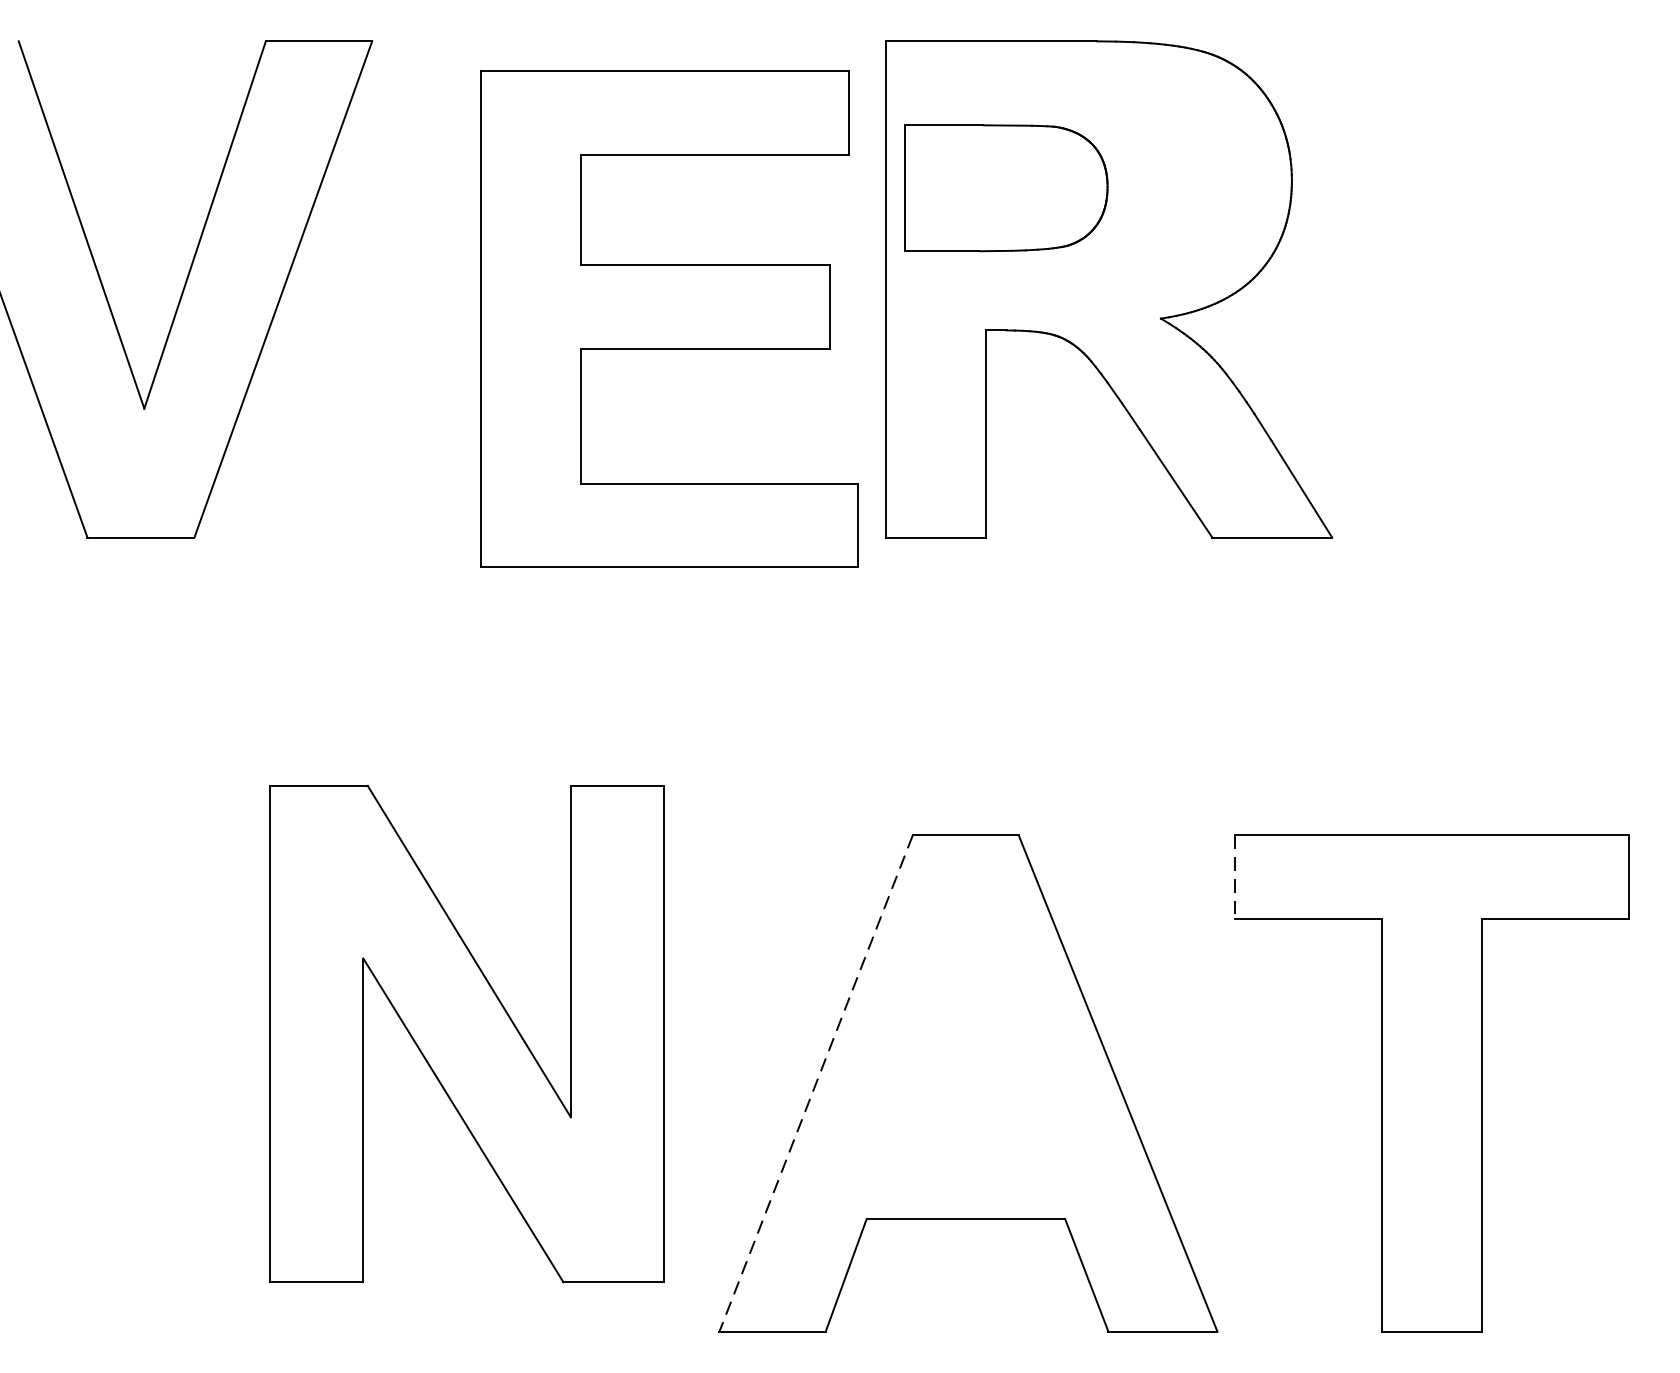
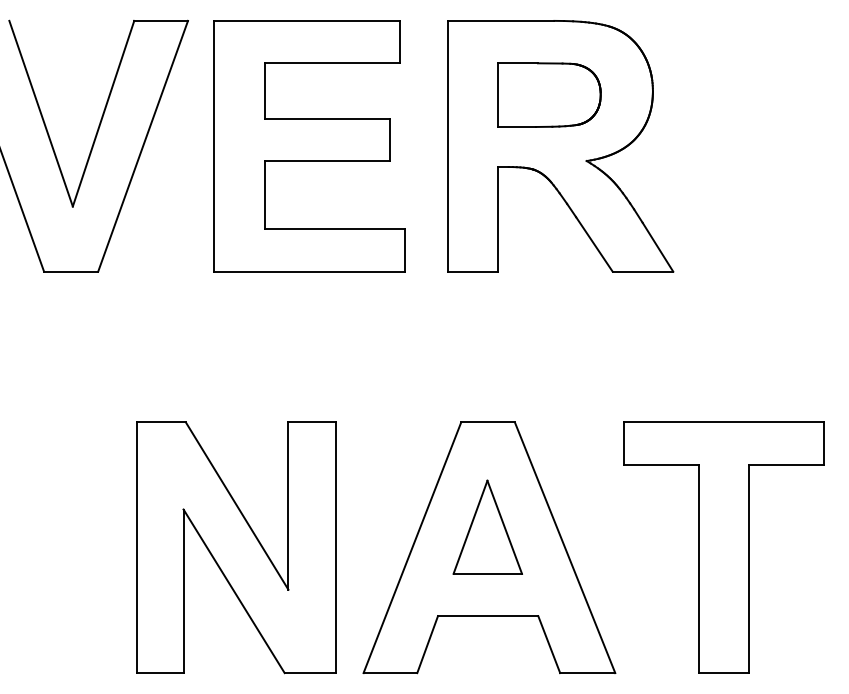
part: (1006, 186) -> (549, 94), moved
part: (669, 319) -> (309, 146), moved
line: (1235, 877) -> (624, 443), dashed -> solid
part: (468, 1033) -> (236, 547), moved
part: (964, 1041) -> (487, 526), added
line: (816, 1083) -> (412, 547), dashed -> solid

